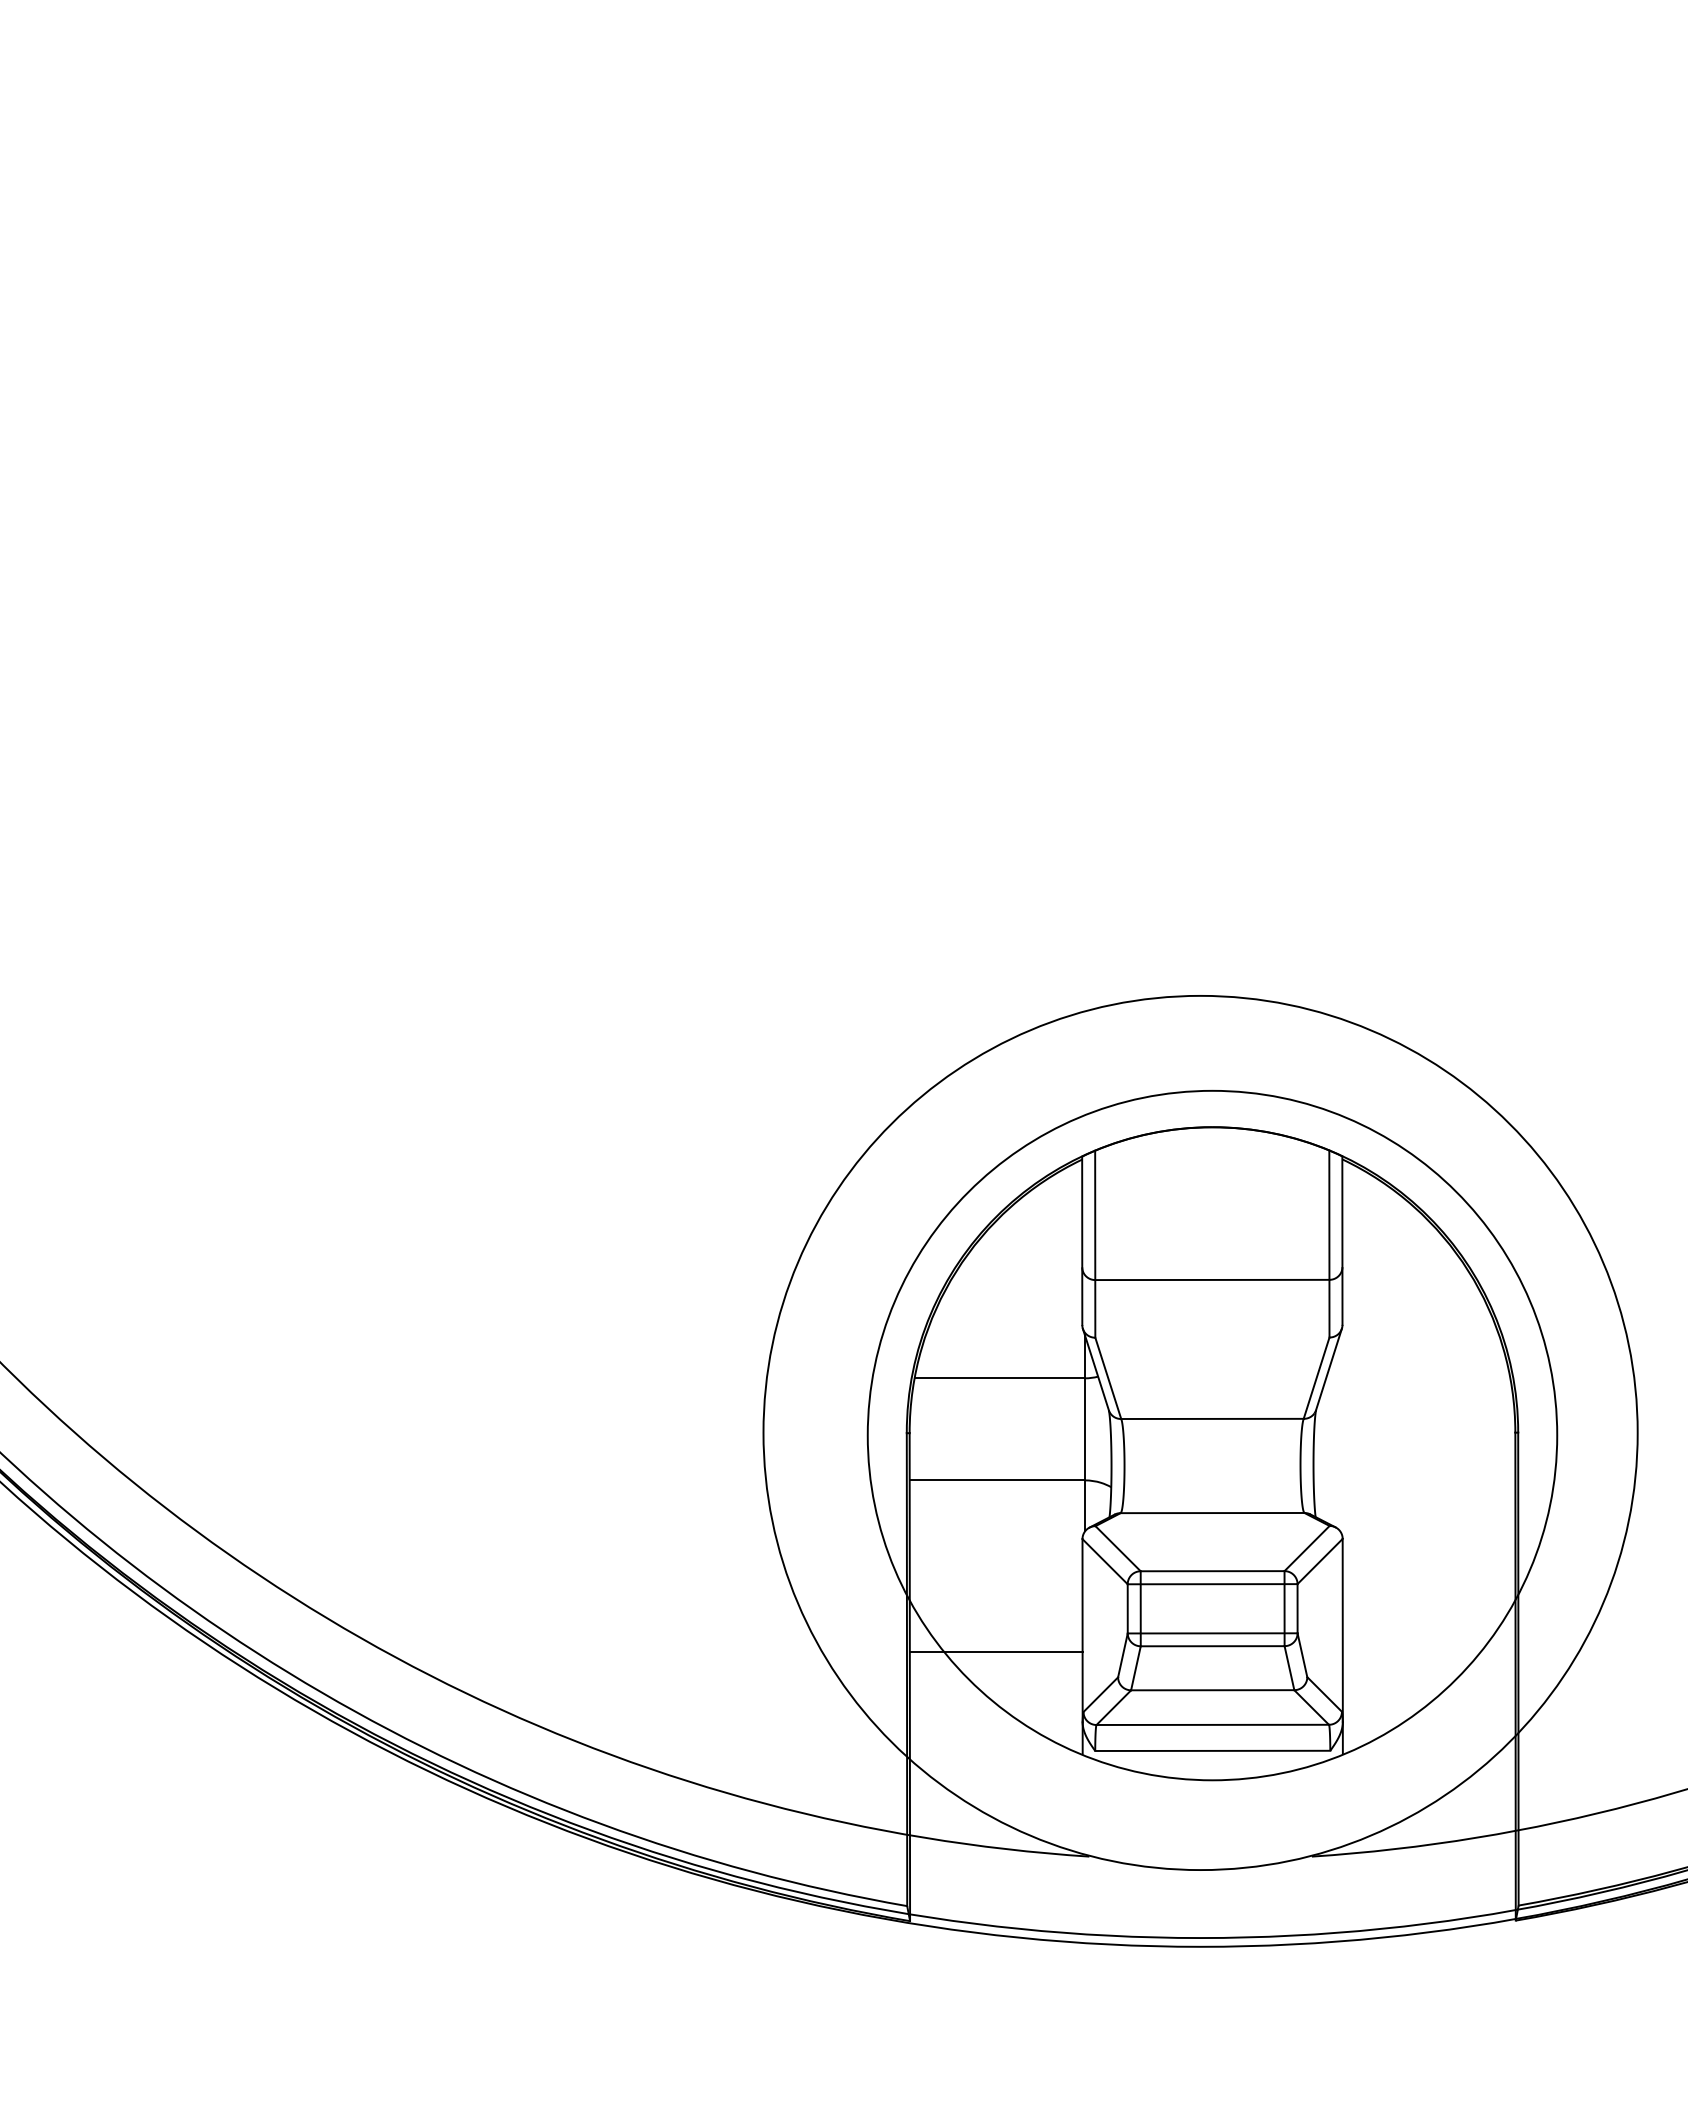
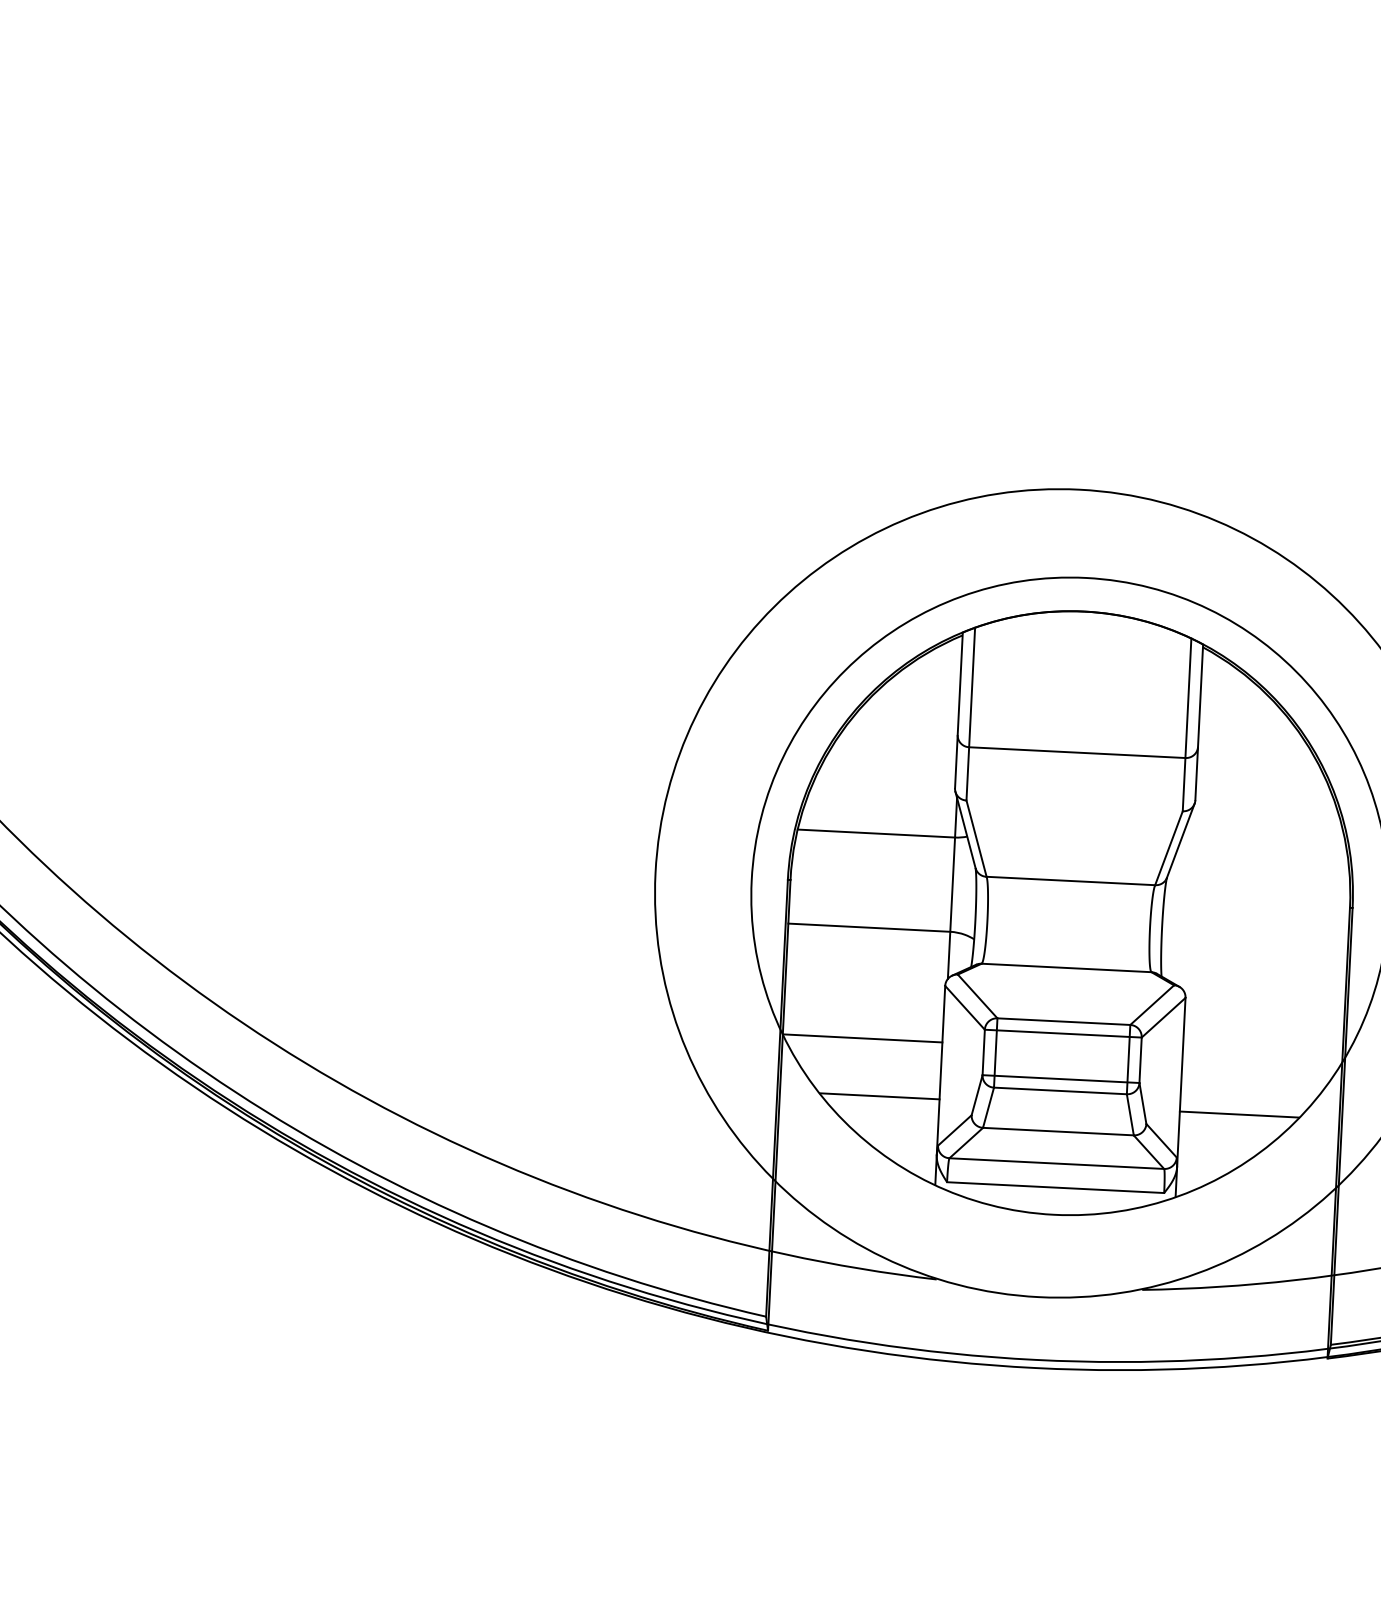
line: (996, 1652) -> (862, 1038), moved
line: (1017, 1661) -> (879, 1095), added
line: (1406, 1661) -> (1238, 1114), added

